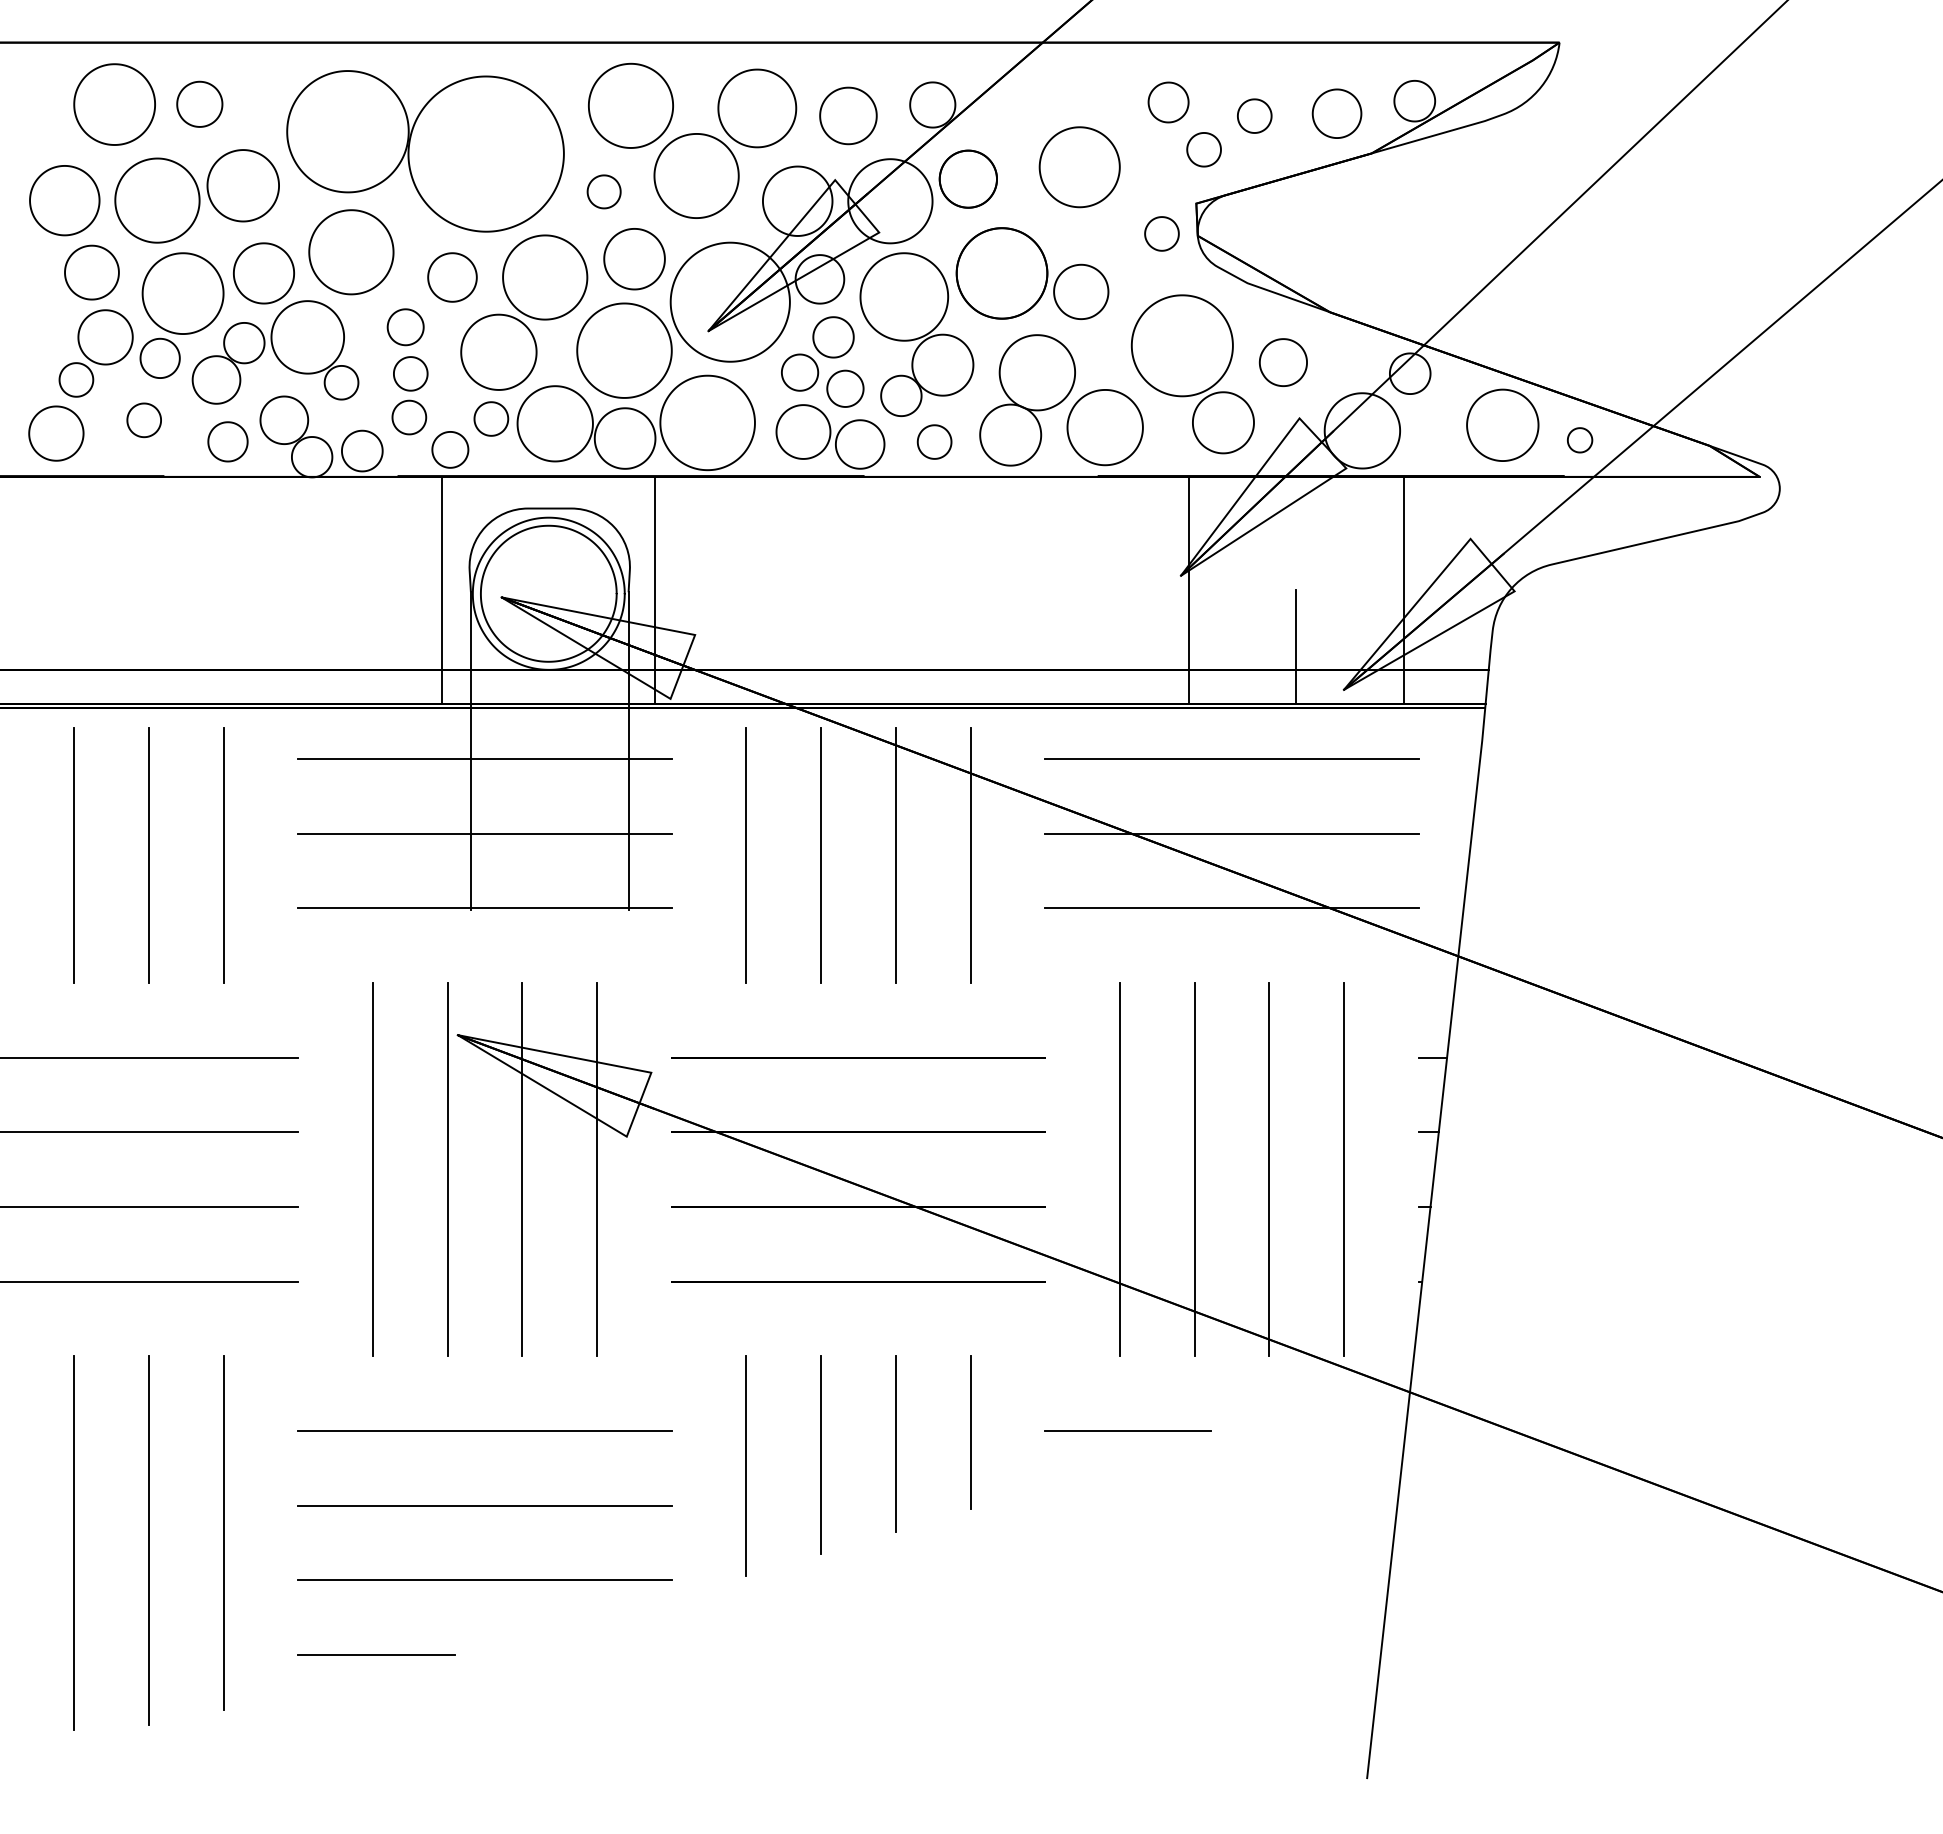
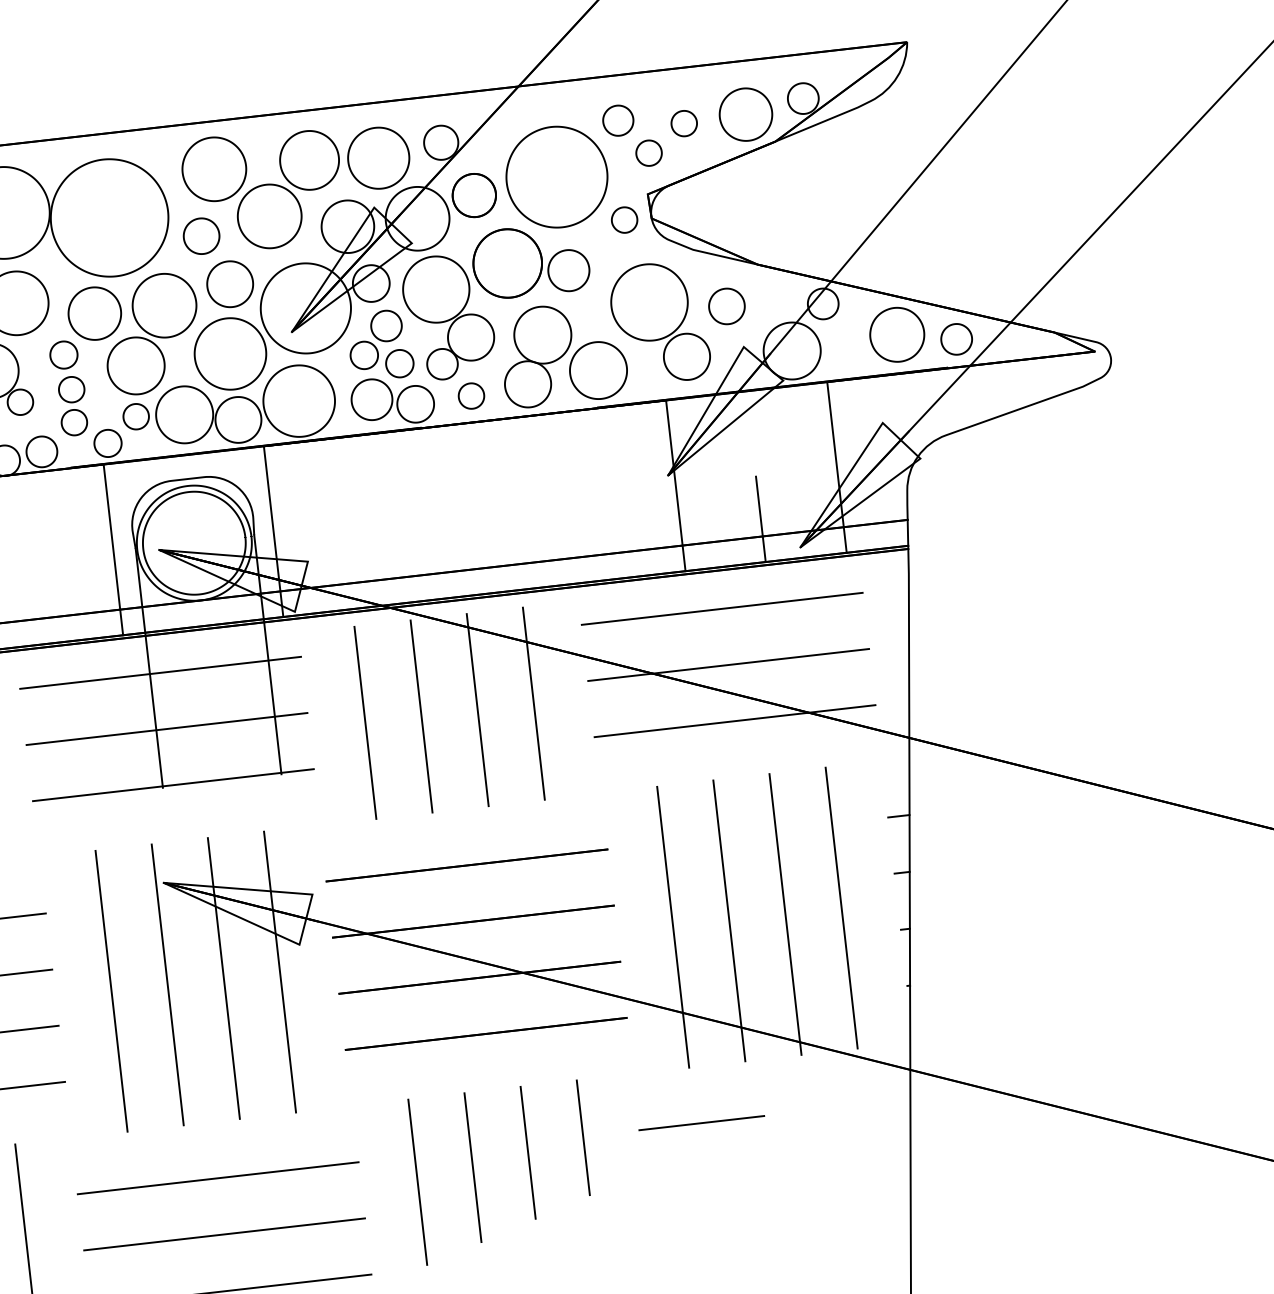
part: (1336, 113) -> (745, 114), size x1.43
part: (848, 115) -> (378, 157), size x1.43
part: (1079, 166) -> (556, 176), size x1.67
part: (603, 191) -> (201, 236), size x1.43
part: (452, 277) -> (94, 313), size x1.43
part: (1579, 440) -> (956, 339), size x1.67

